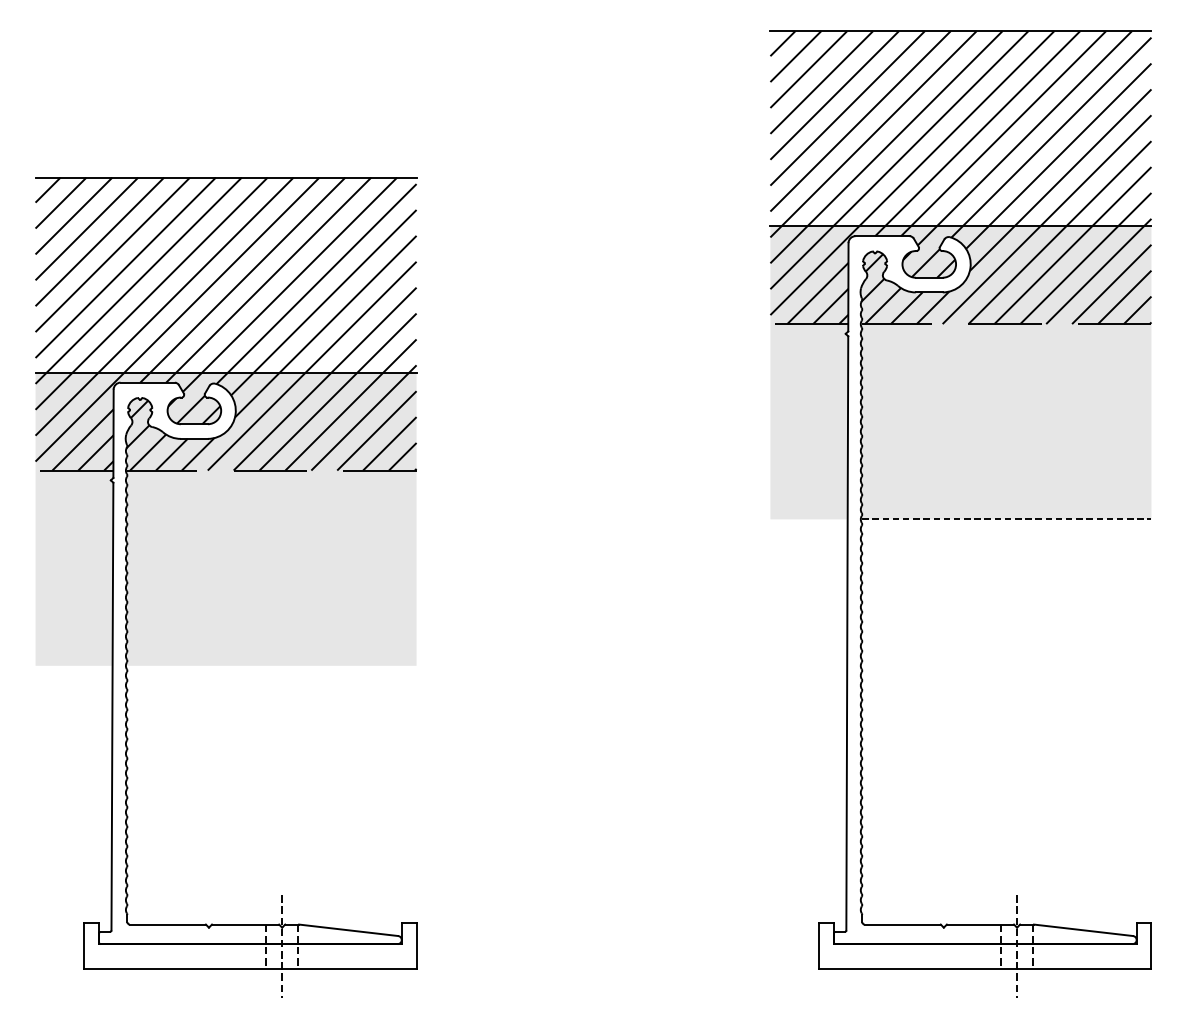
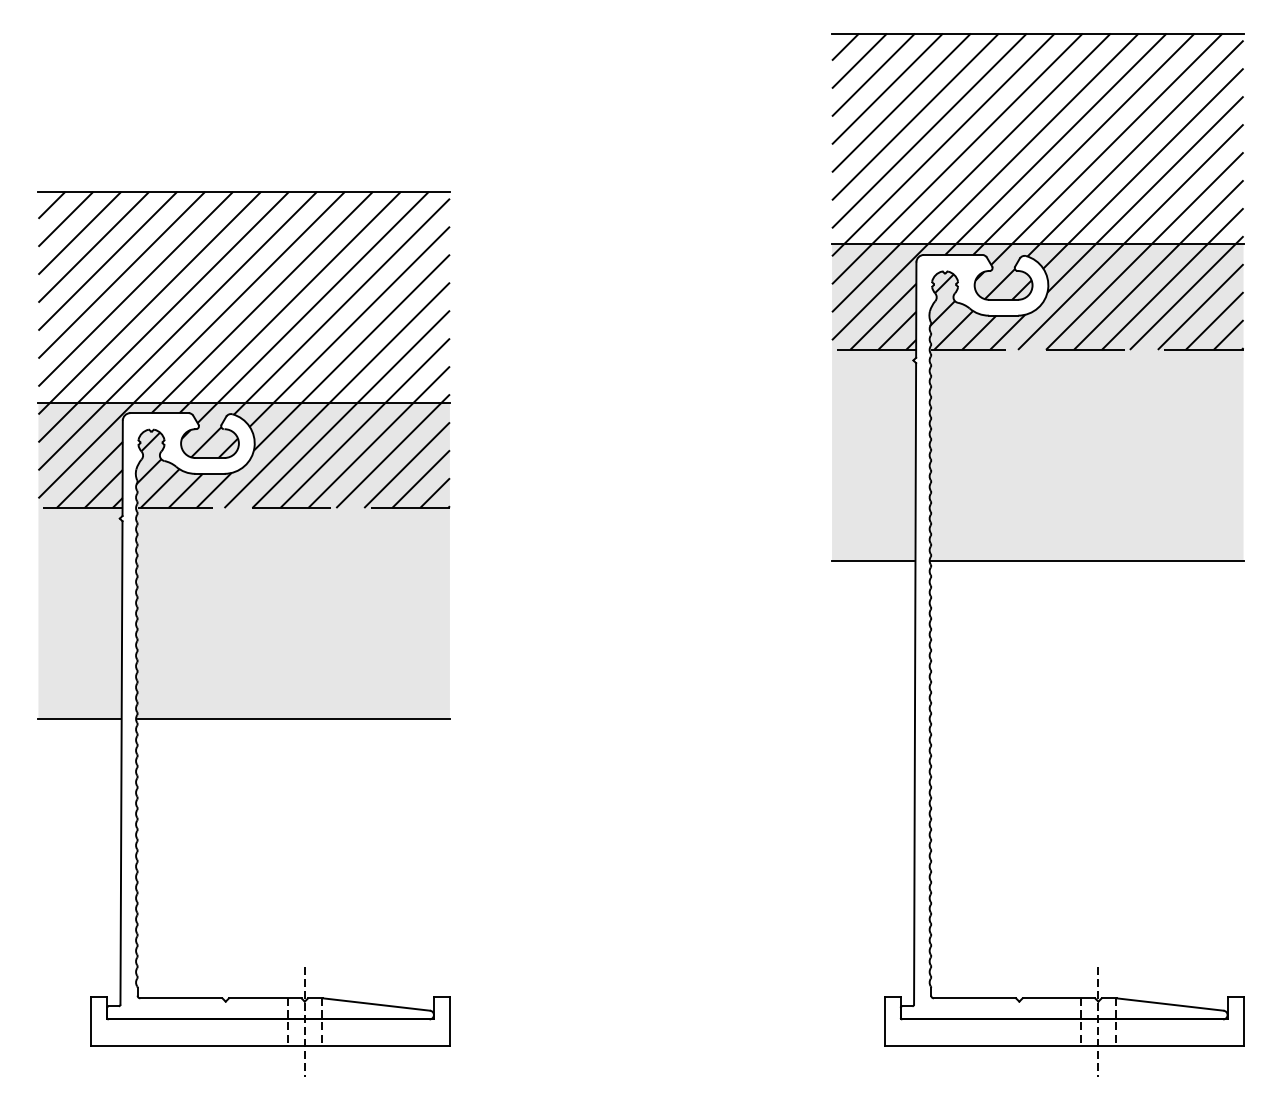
line: (808, 519) -> (873, 560), added
line: (1006, 519) -> (1087, 560), dashed -> solid
line: (73, 665) -> (79, 718), added
line: (271, 665) -> (293, 718), added

